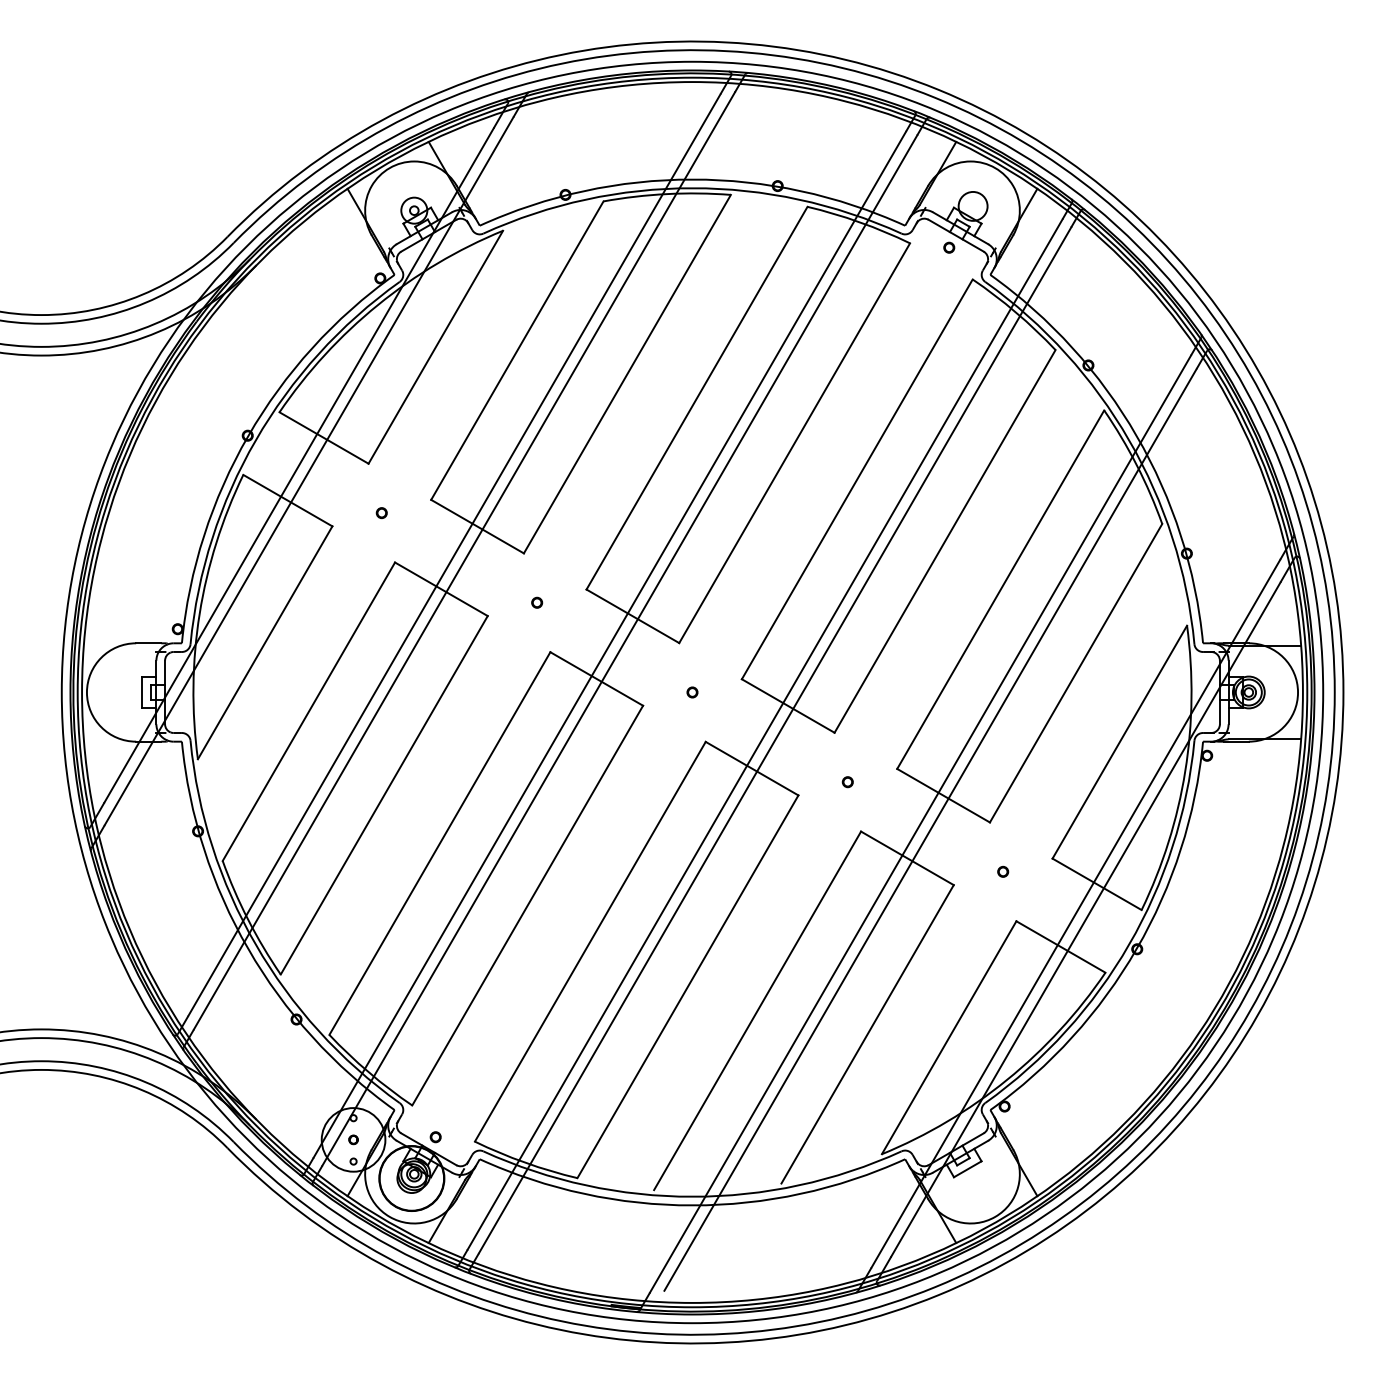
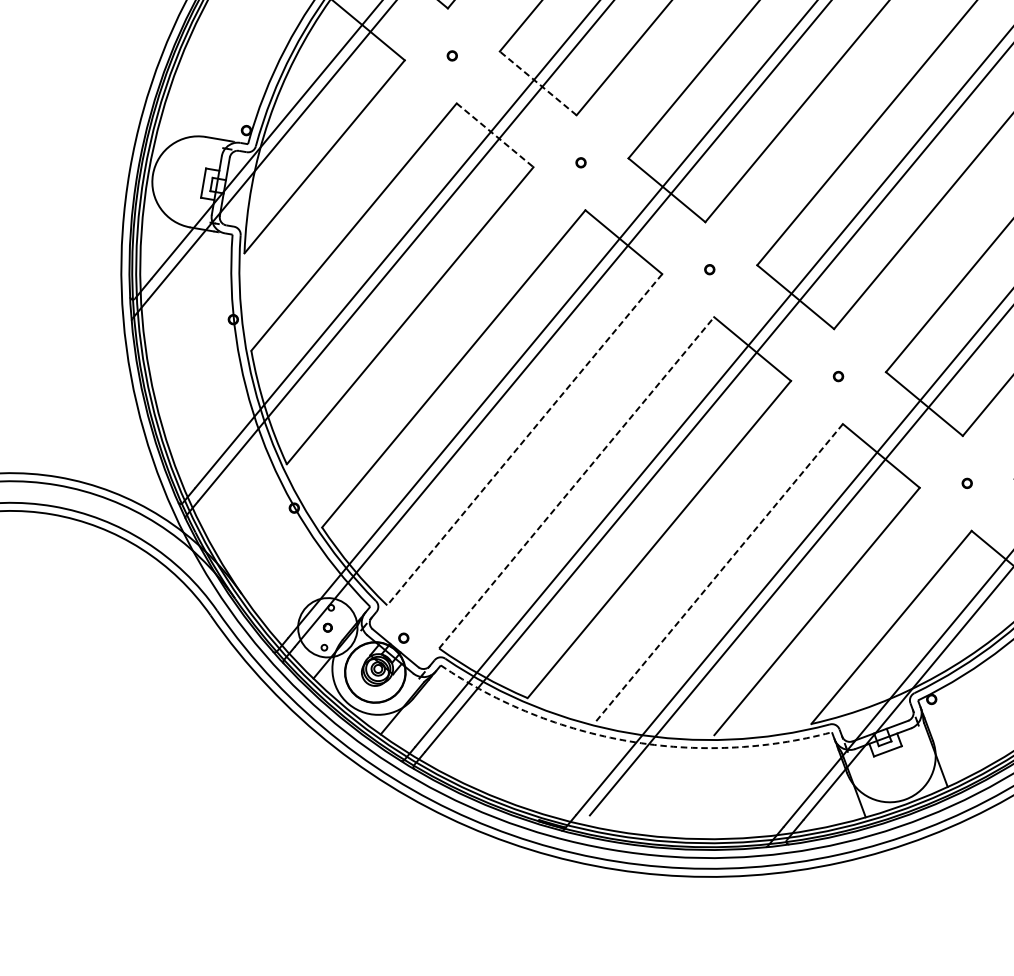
line: (477, 526) -> (538, 83), solid -> dashed
line: (441, 589) -> (495, 135), solid -> dashed
line: (527, 905) -> (524, 439), solid -> dashed
line: (590, 941) -> (576, 482), solid -> dashed
line: (757, 1010) -> (719, 572), solid -> dashed
arc: (692, 1205) -> (629, 741), solid -> dashed

